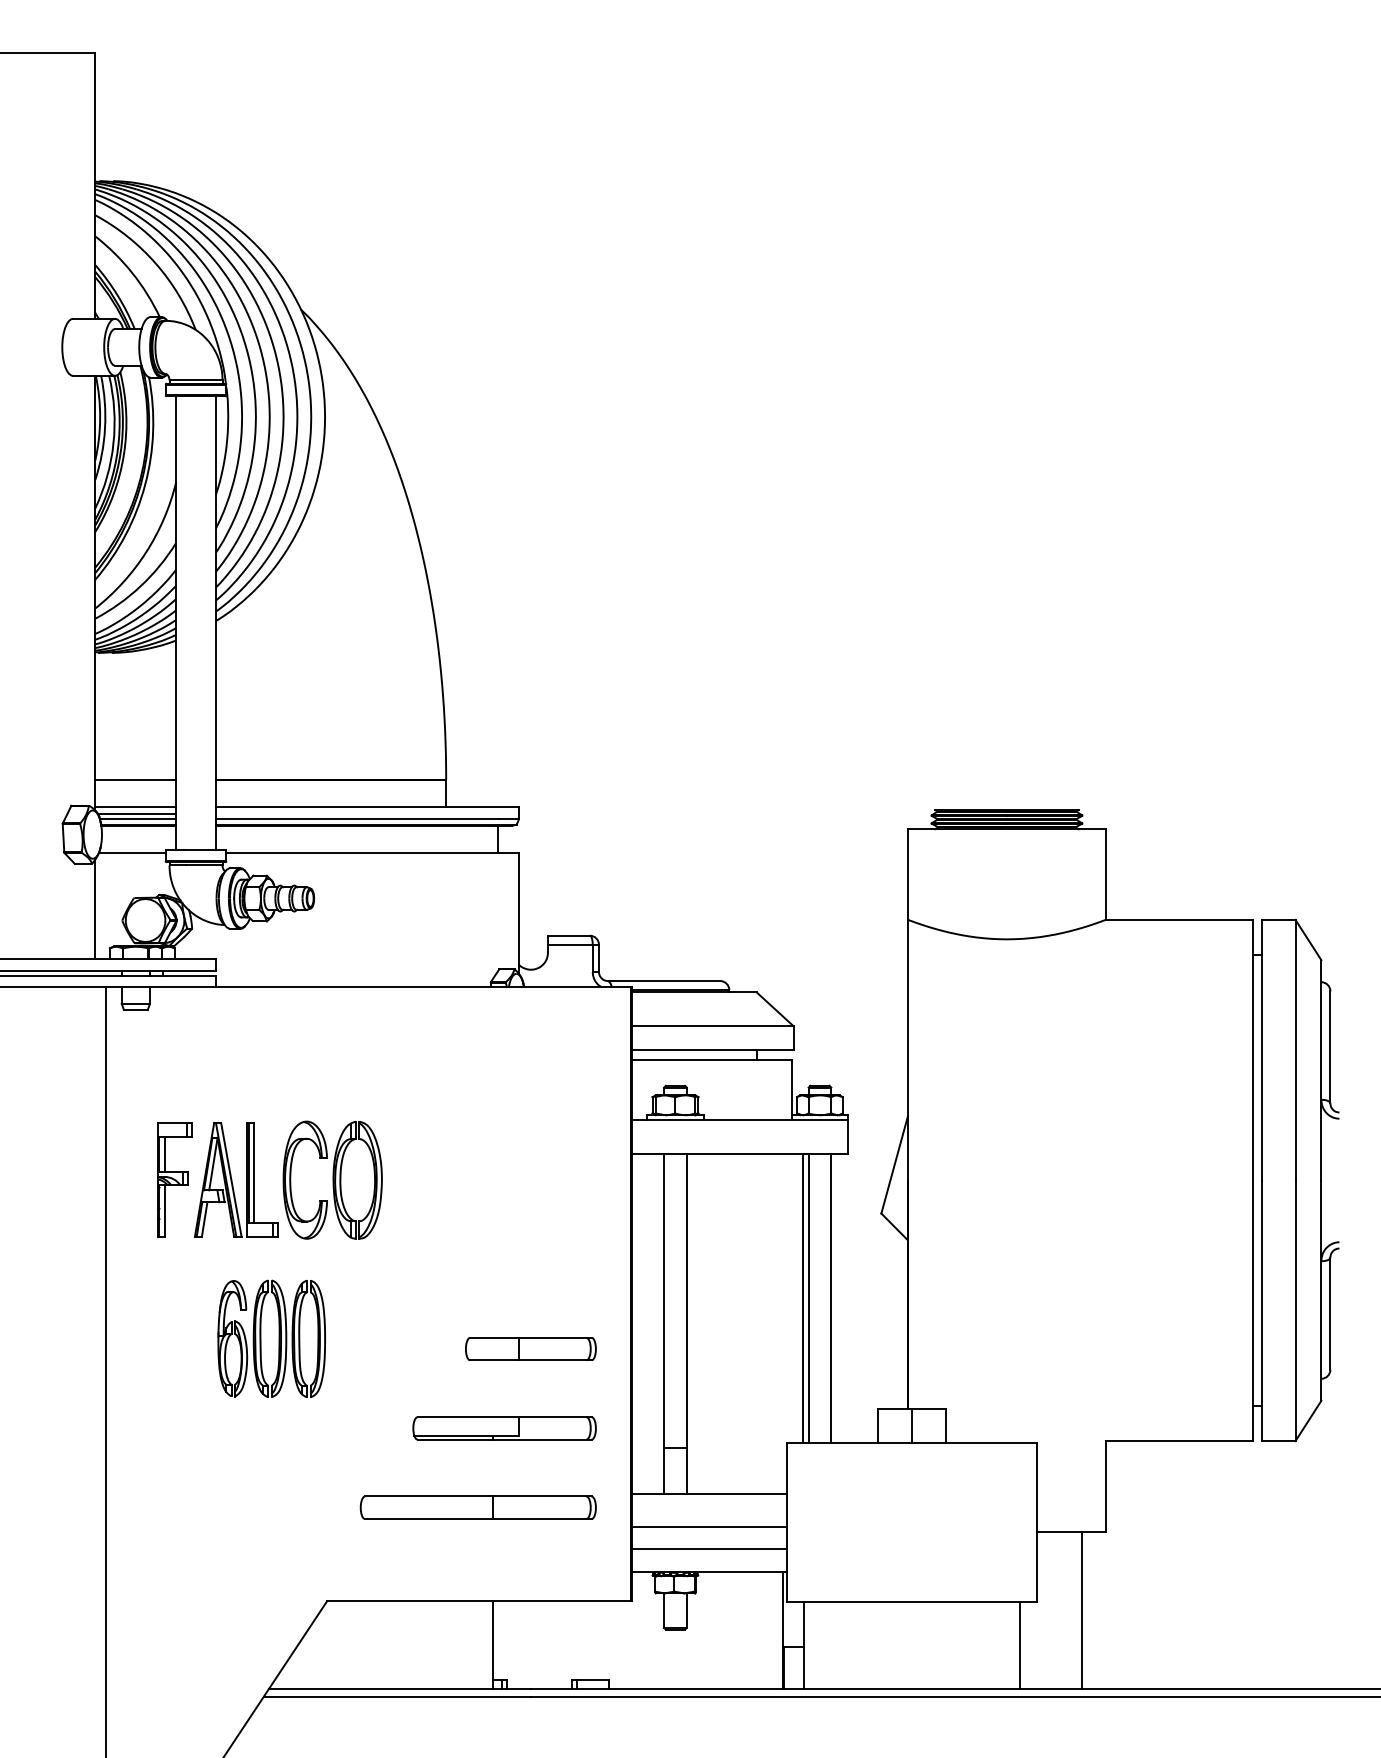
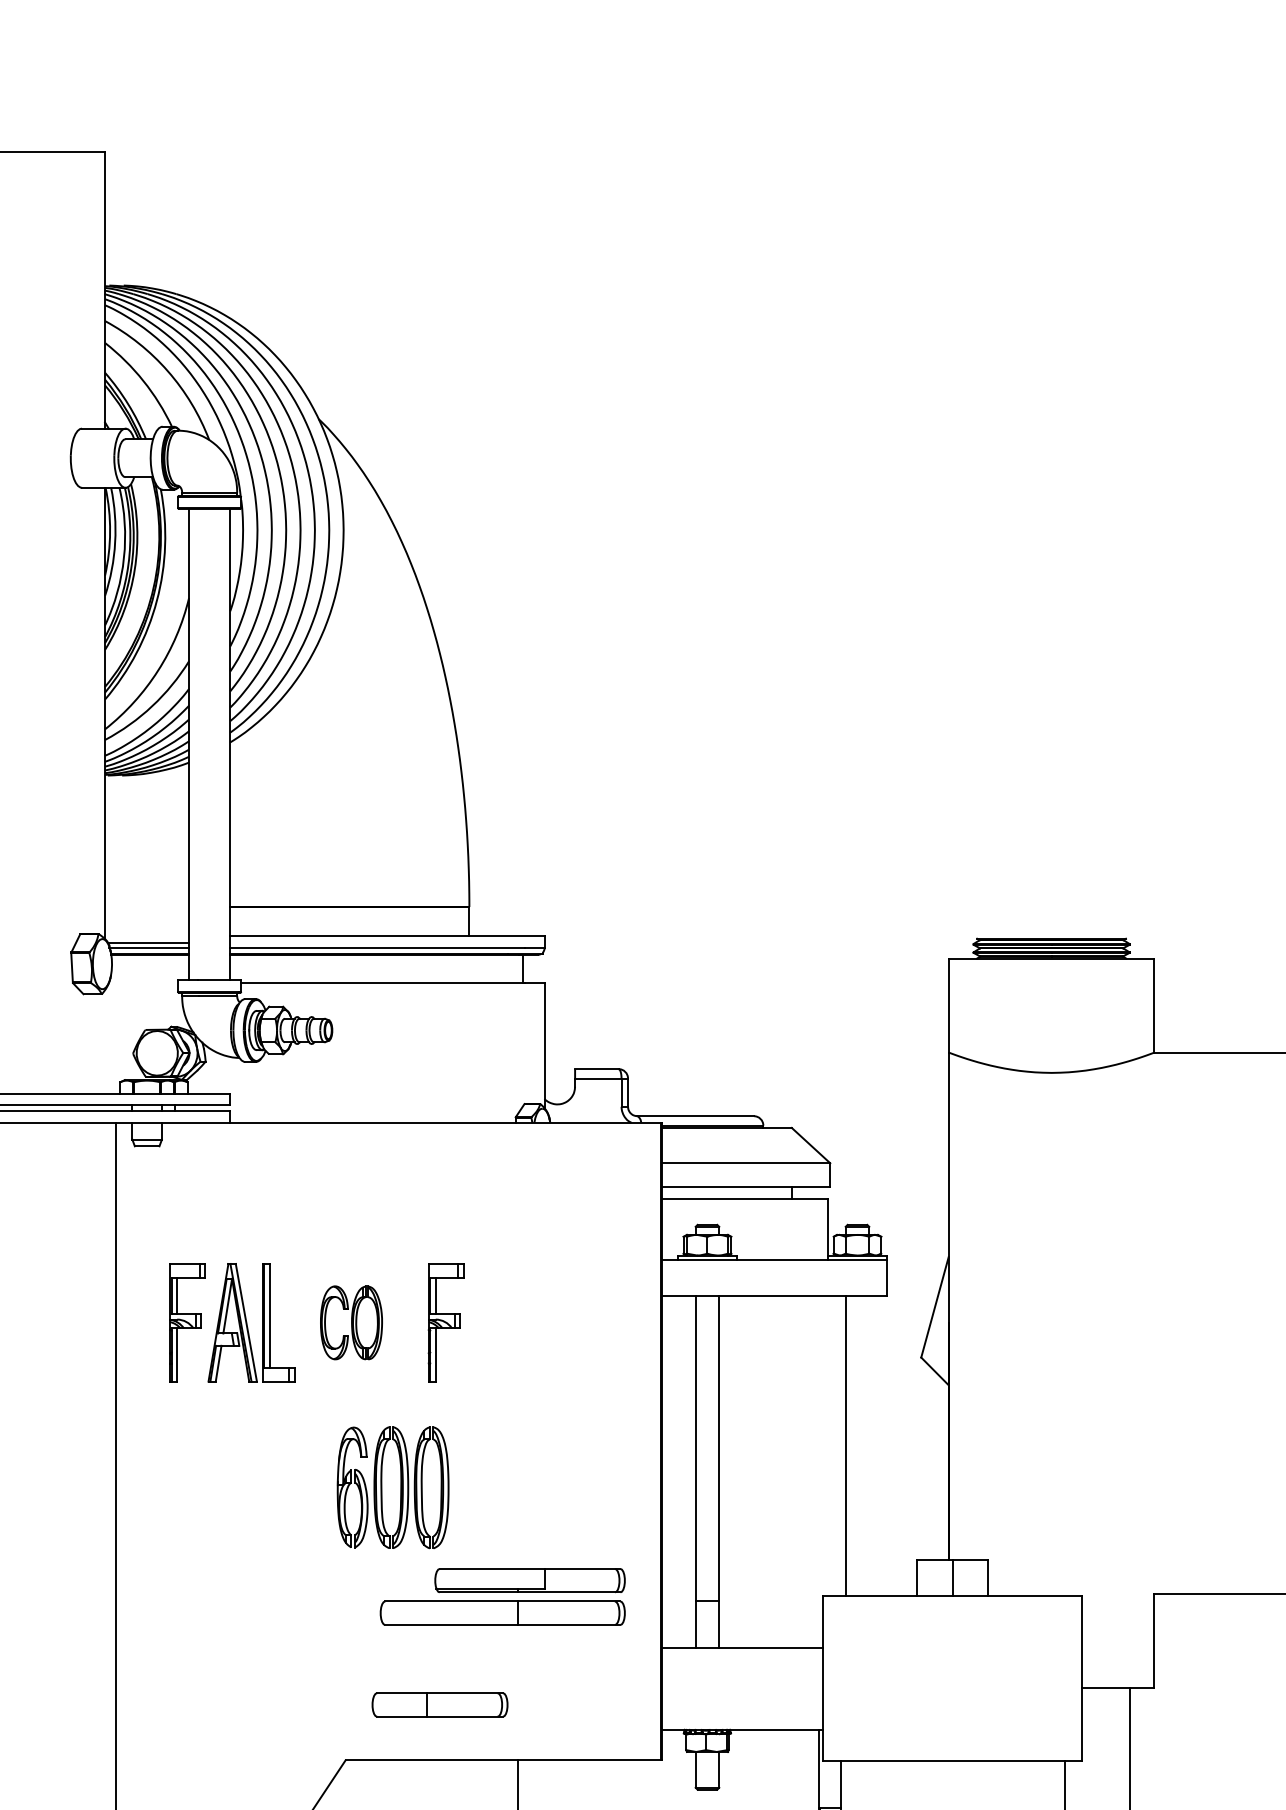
line: (135, 779) -> (146, 906), removed
line: (135, 807) -> (146, 935), removed
line: (131, 852) -> (142, 982), removed
line: (95, 909) -> (105, 1041), removed
part: (332, 1179) -> (351, 1322), size x0.6
part: (423, 1179) -> (445, 1322), added
line: (802, 1297) -> (839, 1444), removed
line: (831, 1297) -> (869, 1444), removed
part: (278, 1338) -> (400, 1487), moved
part: (530, 1349) -> (439, 1705), moved
part: (477, 1507) -> (501, 1612), moved
line: (708, 1526) -> (741, 1682), removed
line: (708, 1549) -> (741, 1706), removed

